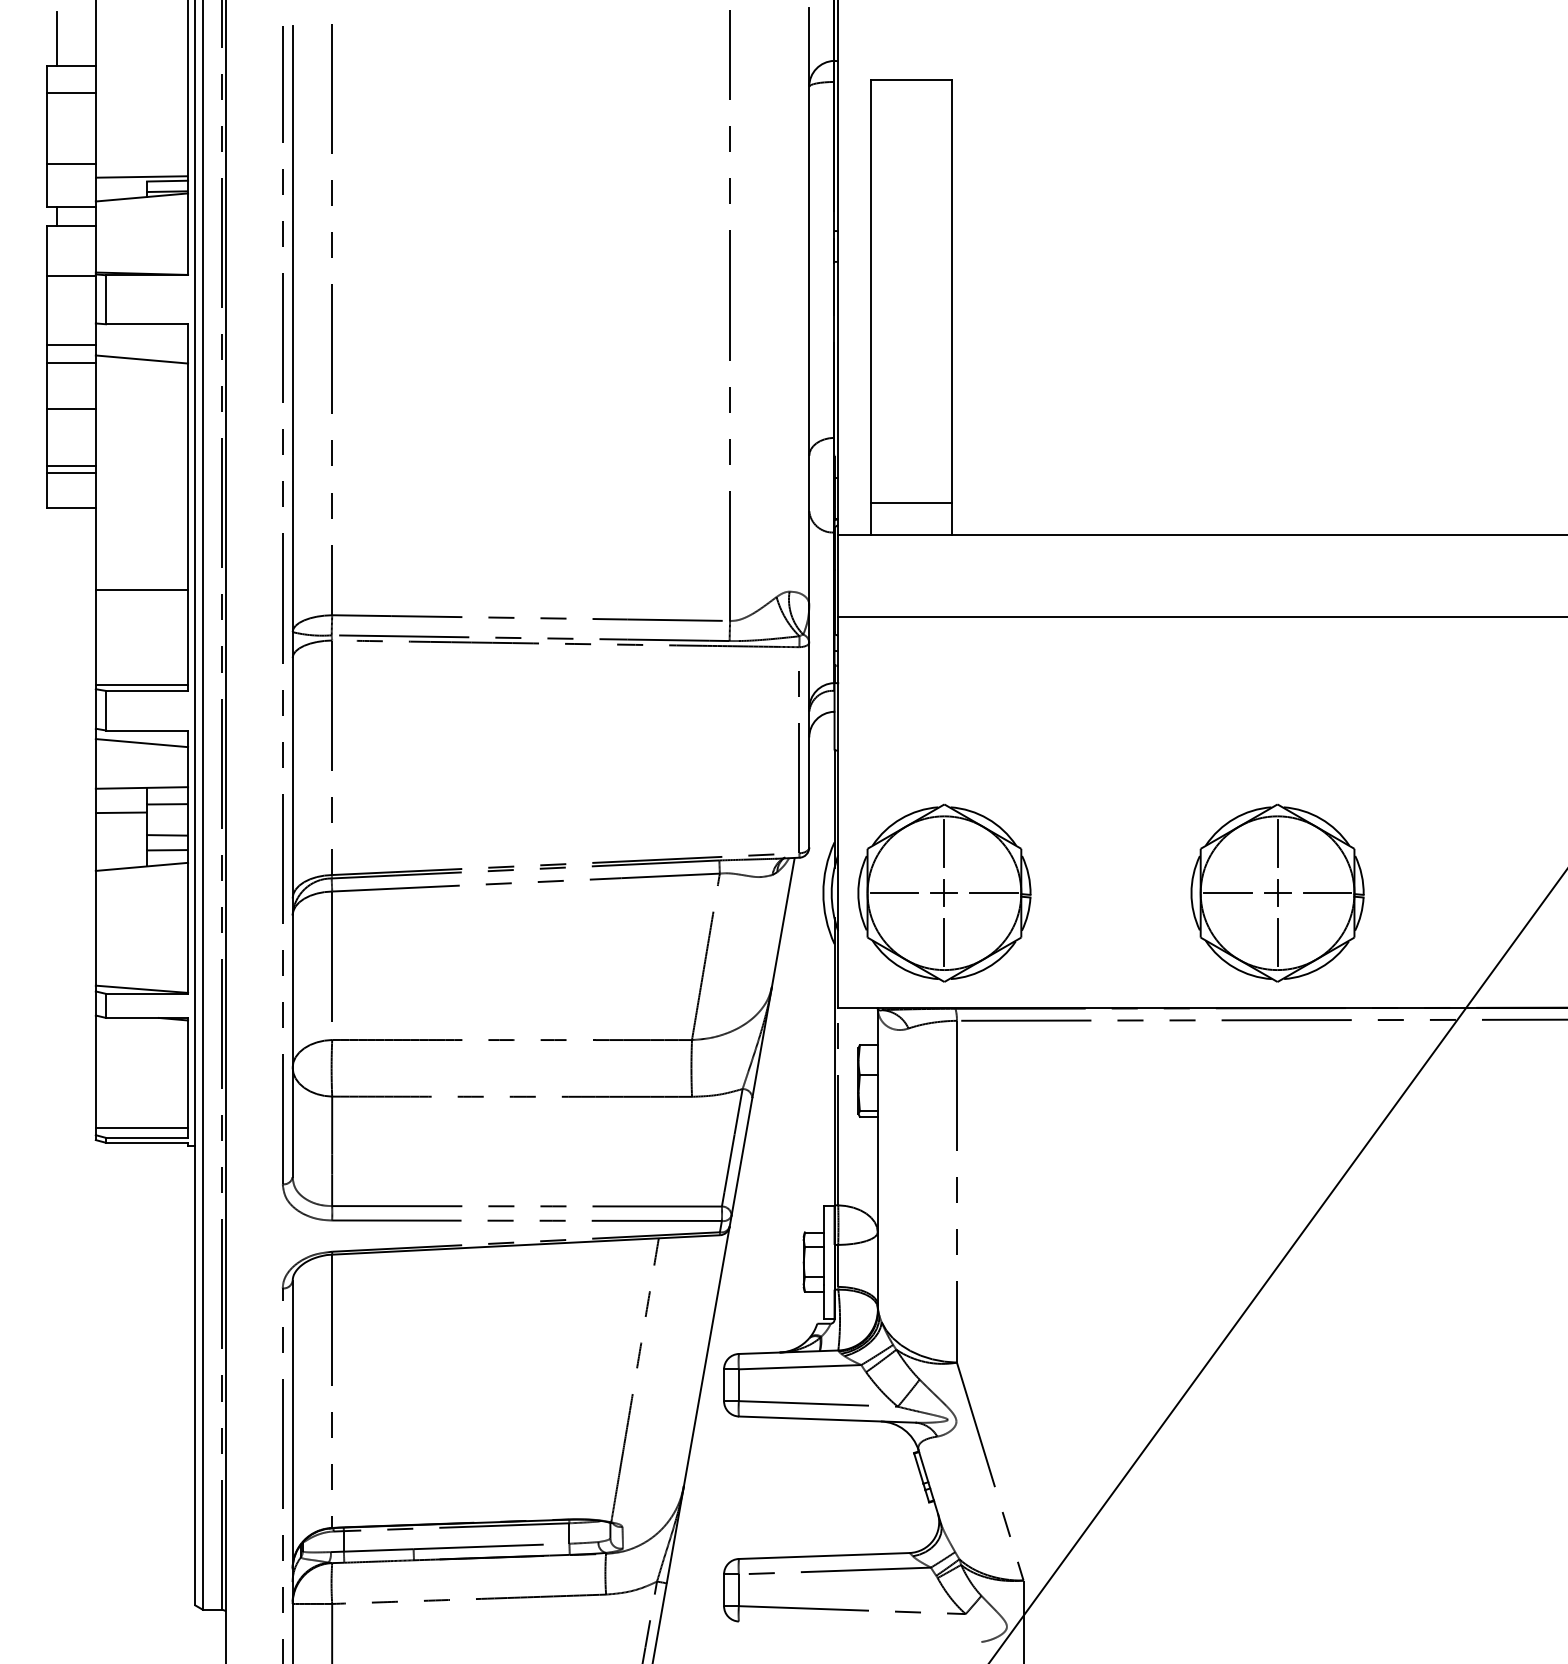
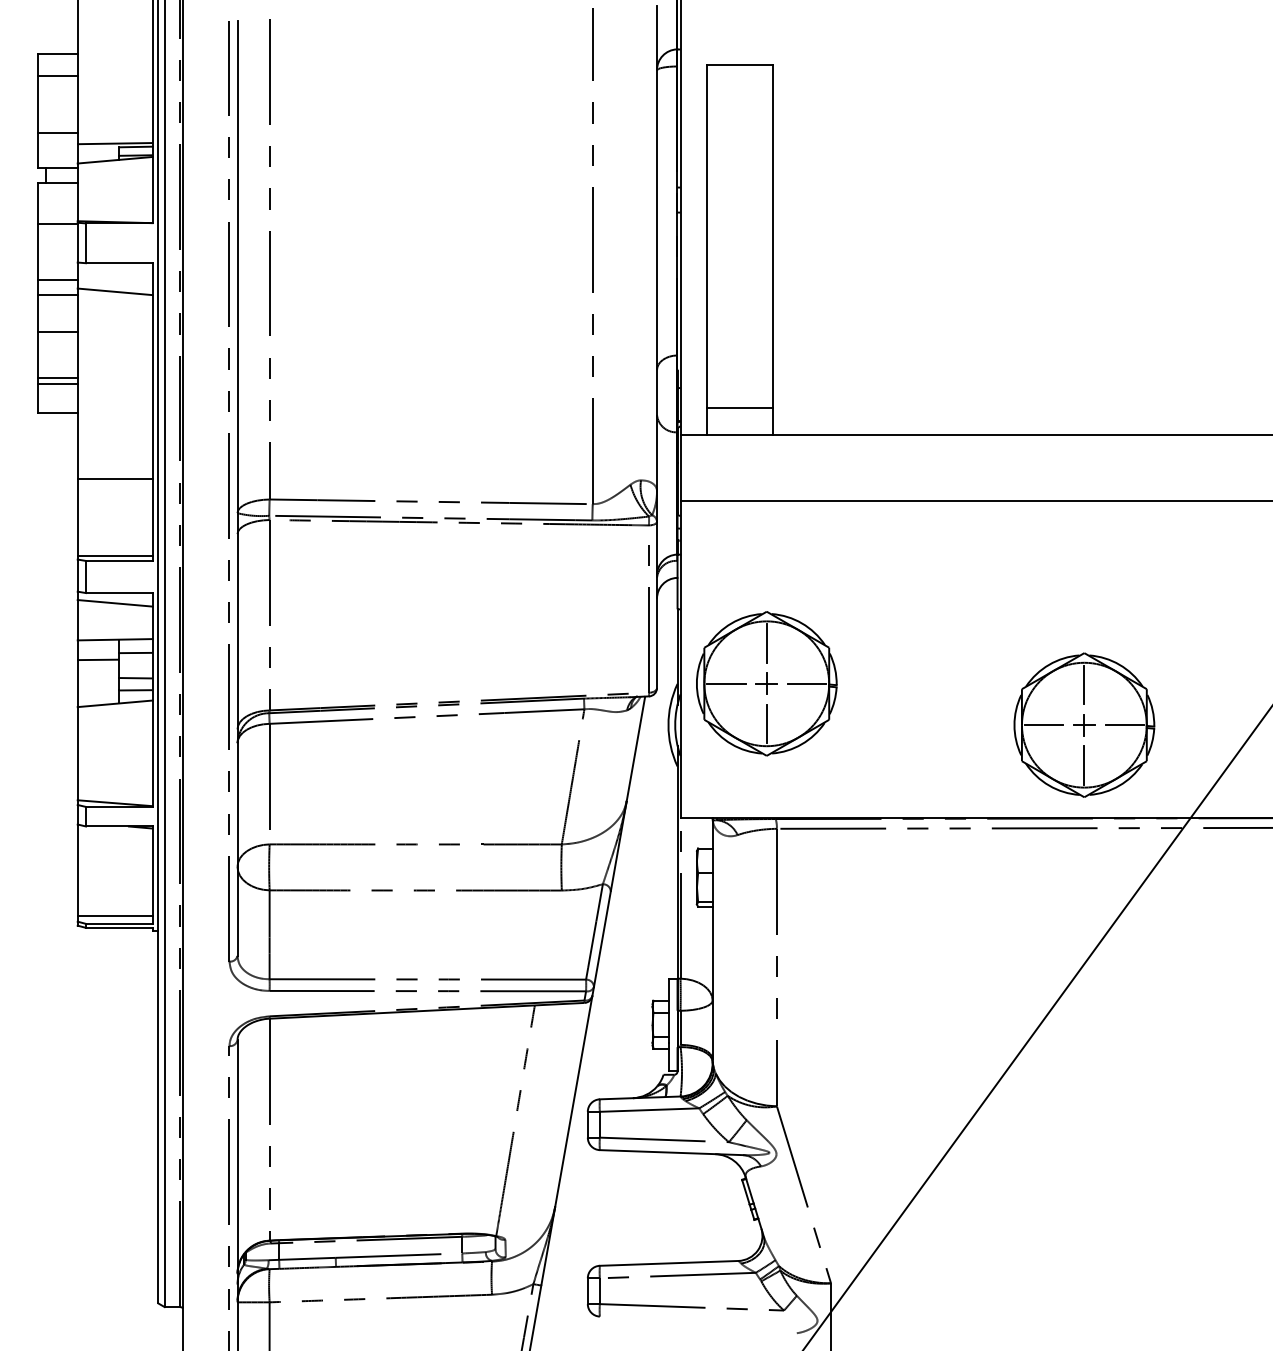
line: (57, 38) -> (46, 31), removed
part: (944, 892) -> (766, 683), moved
part: (1277, 892) -> (1084, 724), moved

